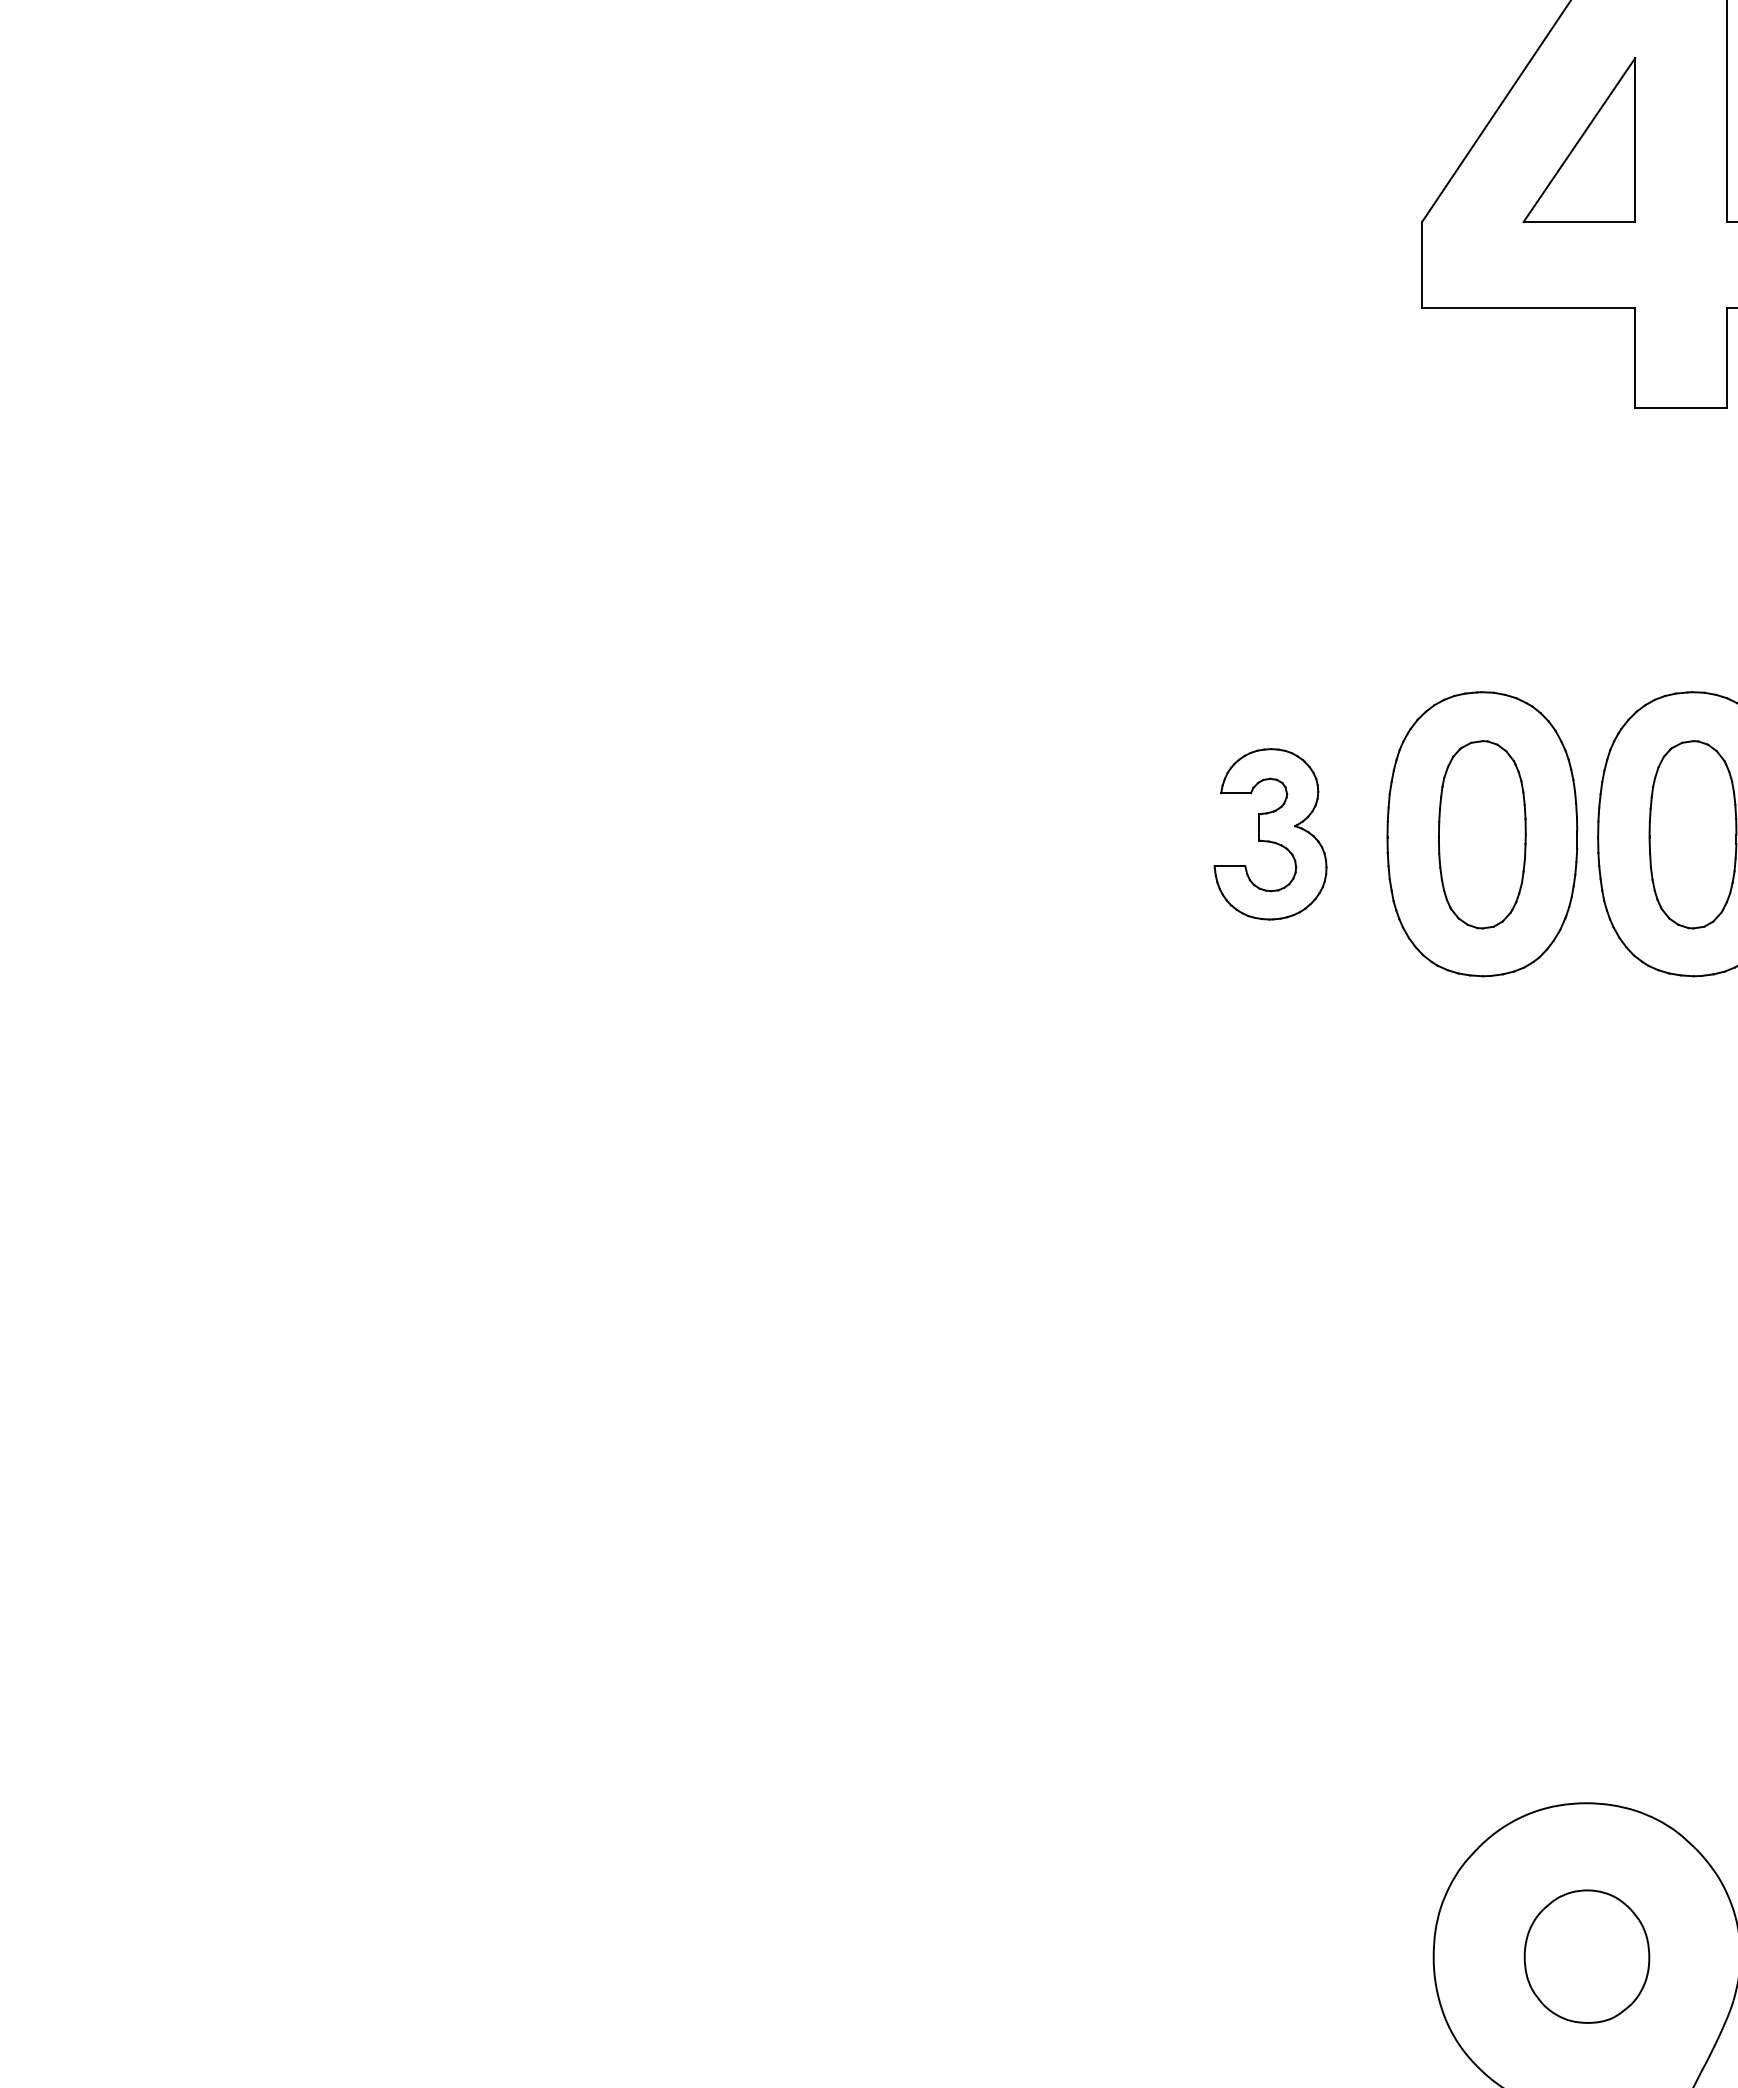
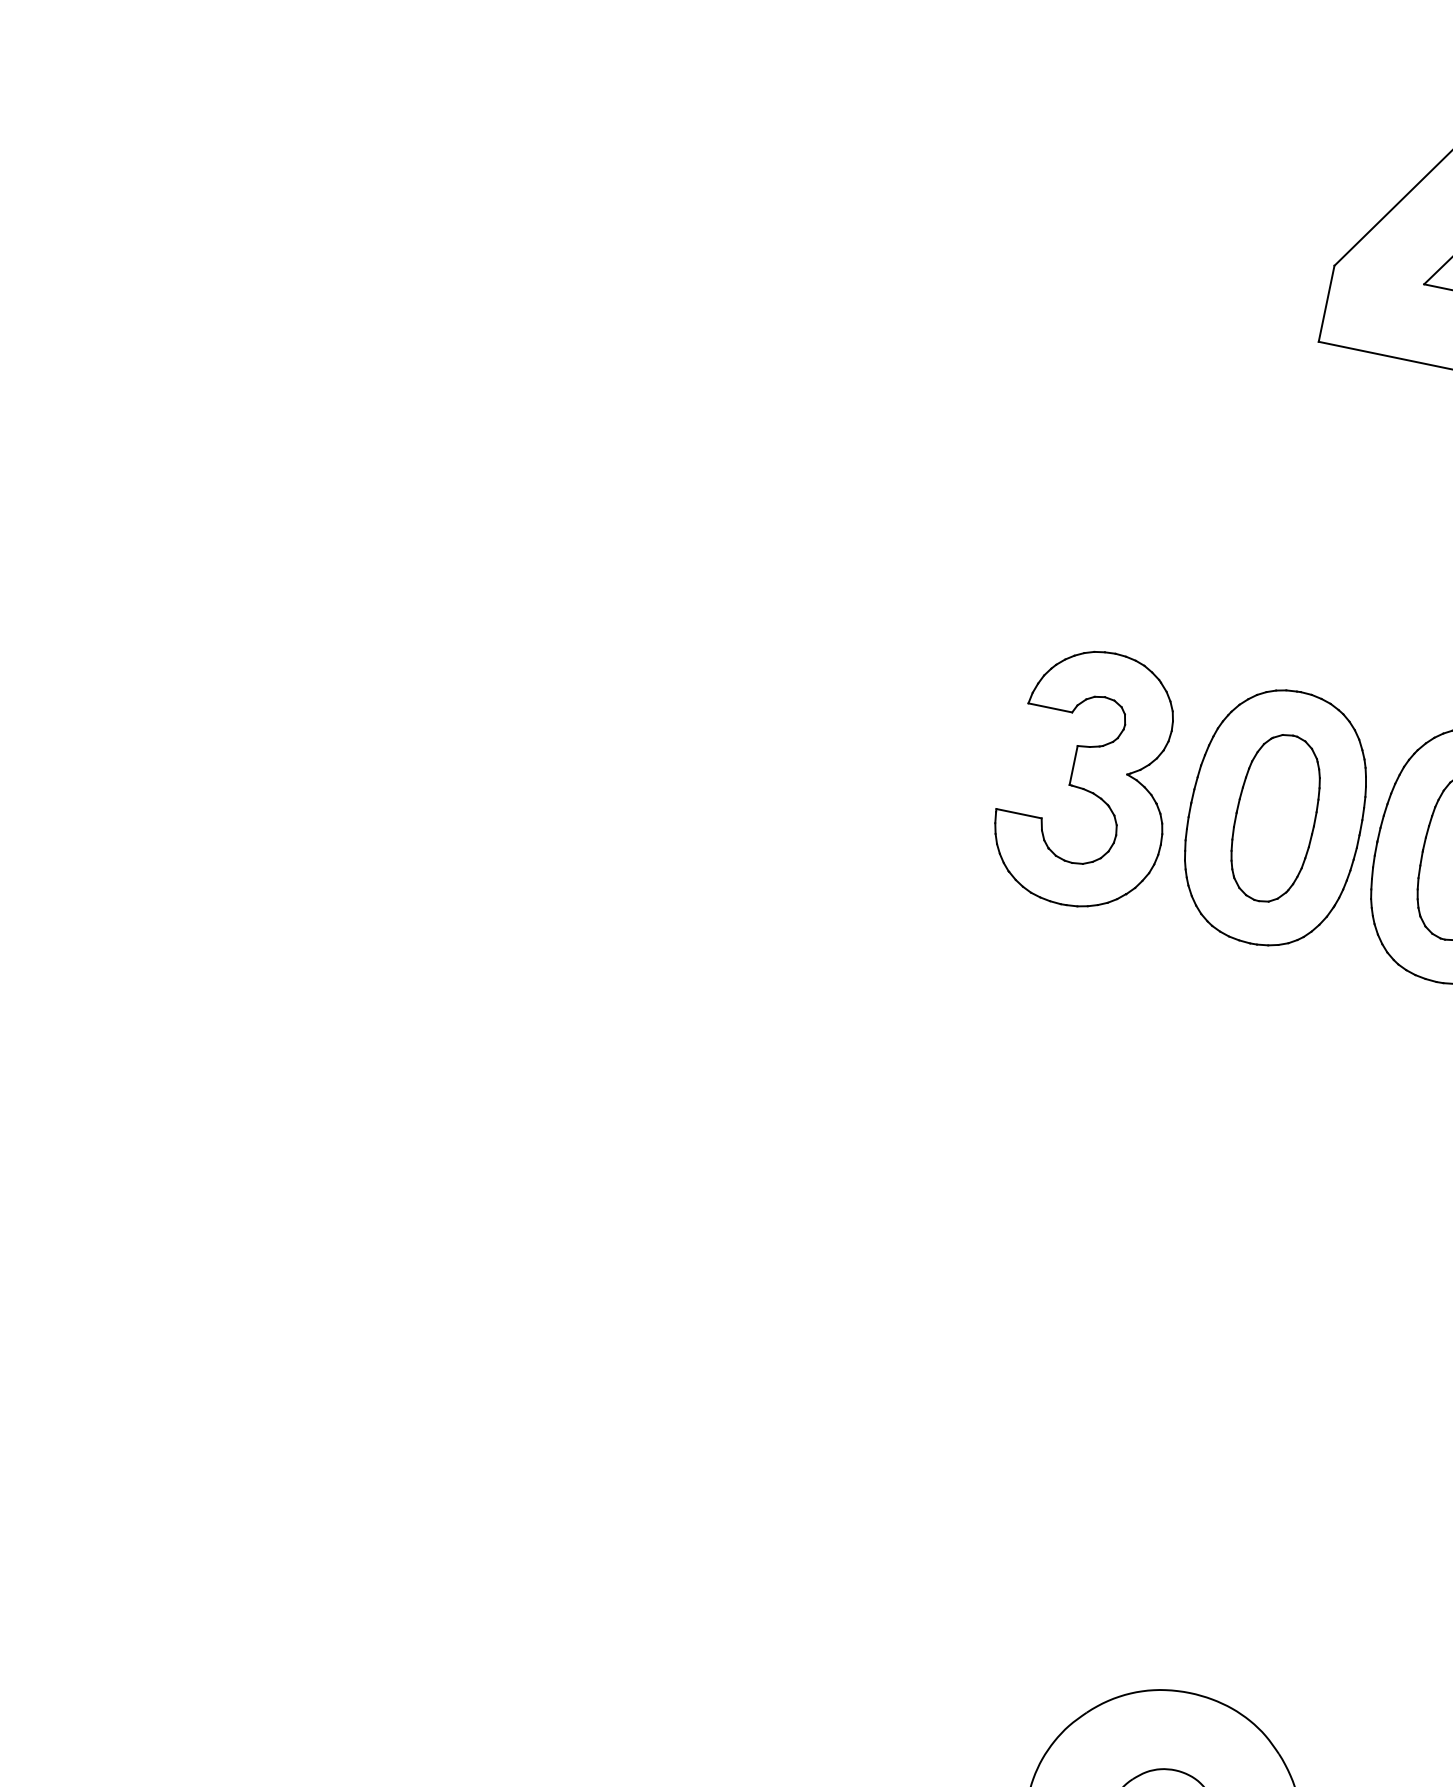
part: (1270, 834) -> (1088, 779), size x1.67

